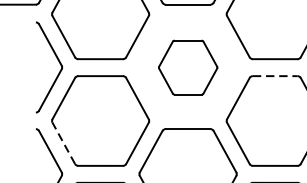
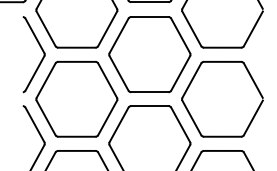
part: (187, 67) -> (149, 54), size x1.67
line: (275, 75) -> (222, 61), dashed -> solid
line: (64, 142) -> (46, 117), dashed -> solid

